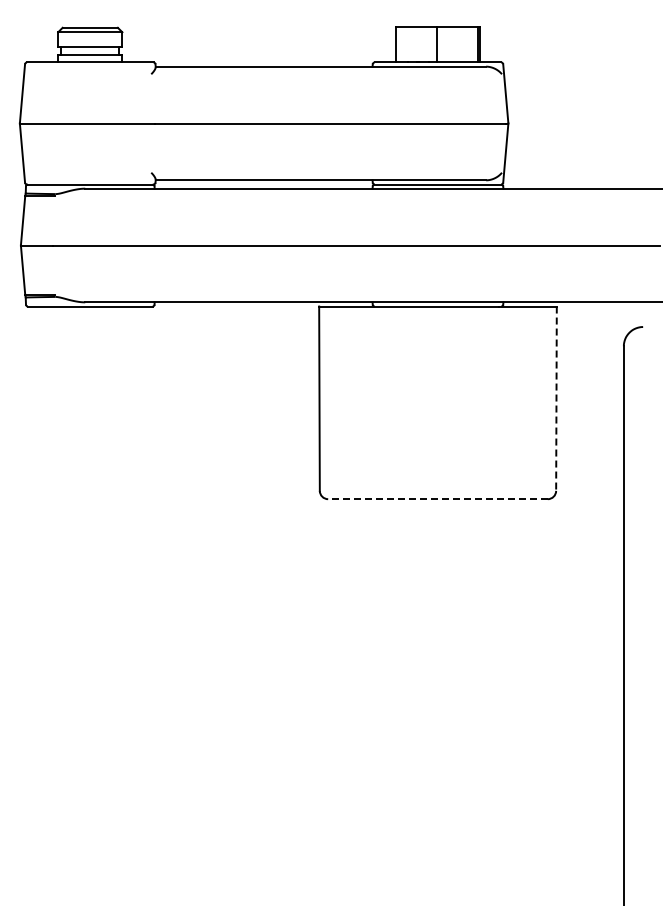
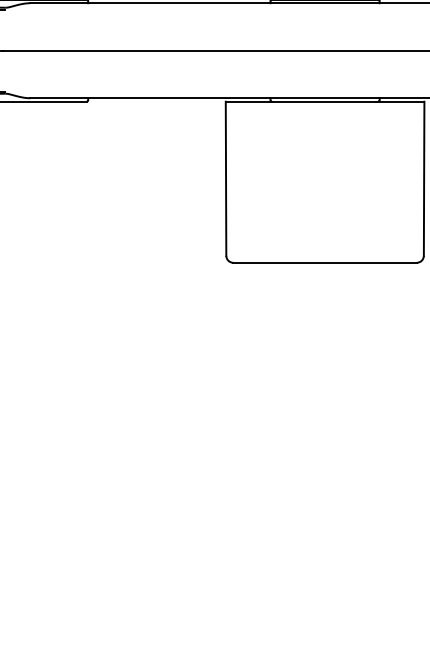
line: (556, 399) -> (424, 179), dashed -> solid
line: (437, 499) -> (324, 263), dashed -> solid

